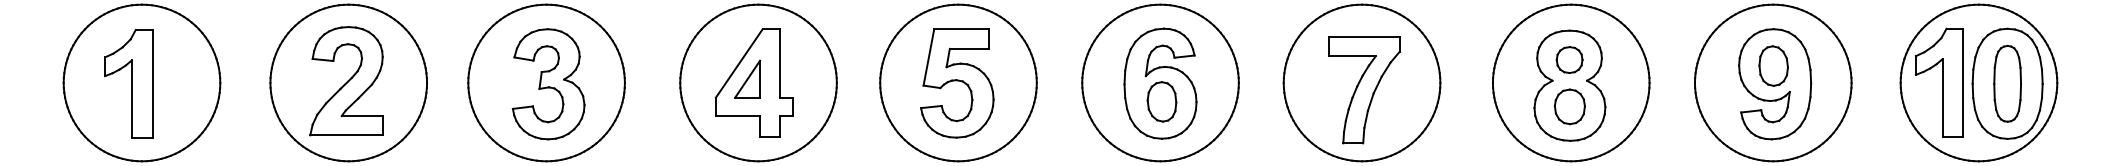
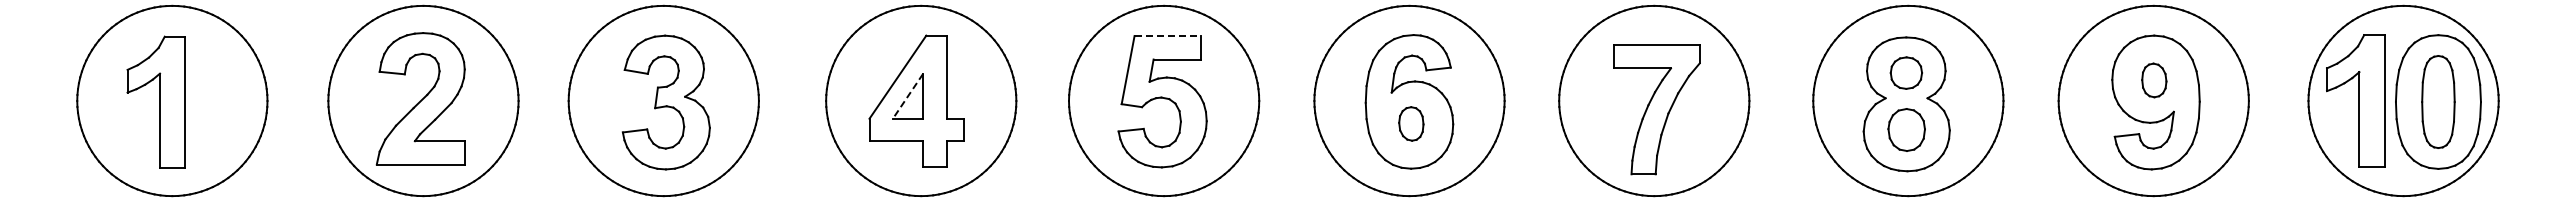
line: (962, 29) -> (1168, 36), solid -> dashed
part: (1773, 66) -> (2154, 80), size x0.7
line: (748, 79) -> (908, 96), solid -> dashed
part: (1162, 101) -> (1411, 123), size x0.7

